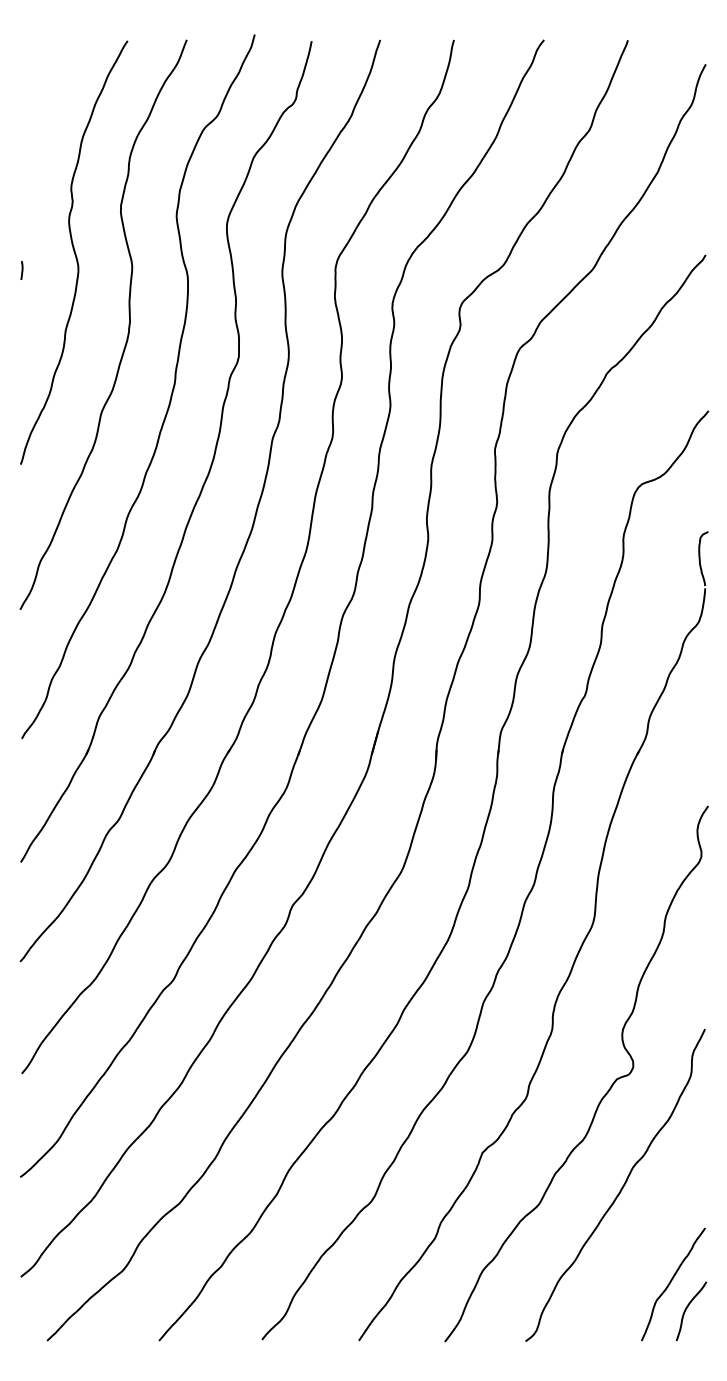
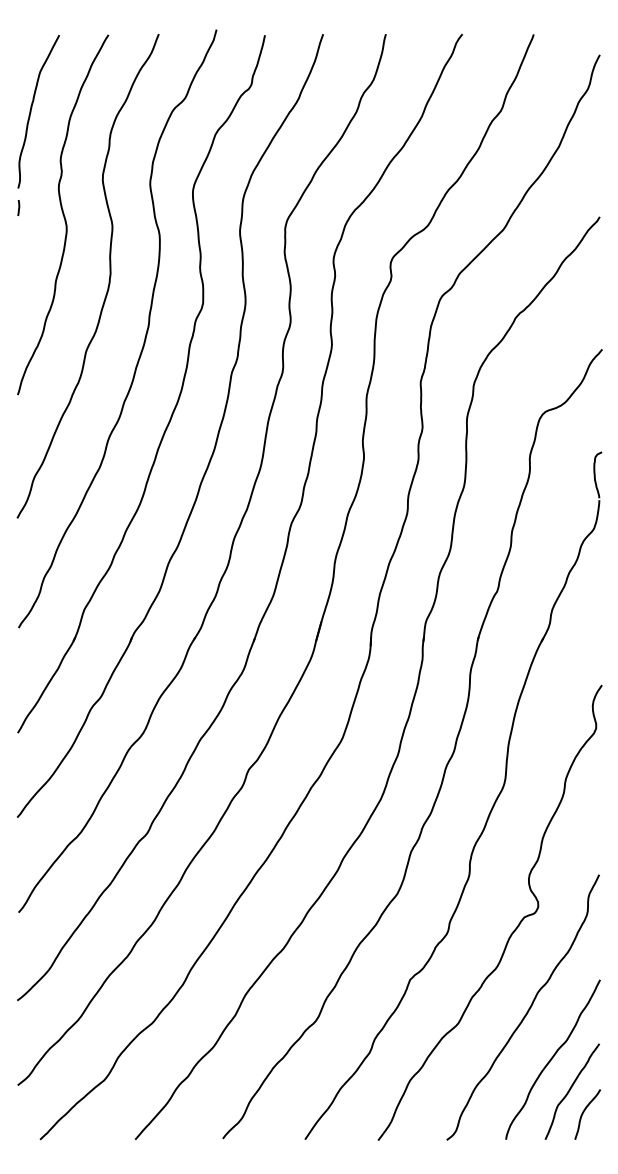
curve: (37, 128) -> (31, 109), added
line: (21, 270) -> (18, 207), moved
curve: (650, 1245) -> (552, 1058), added

